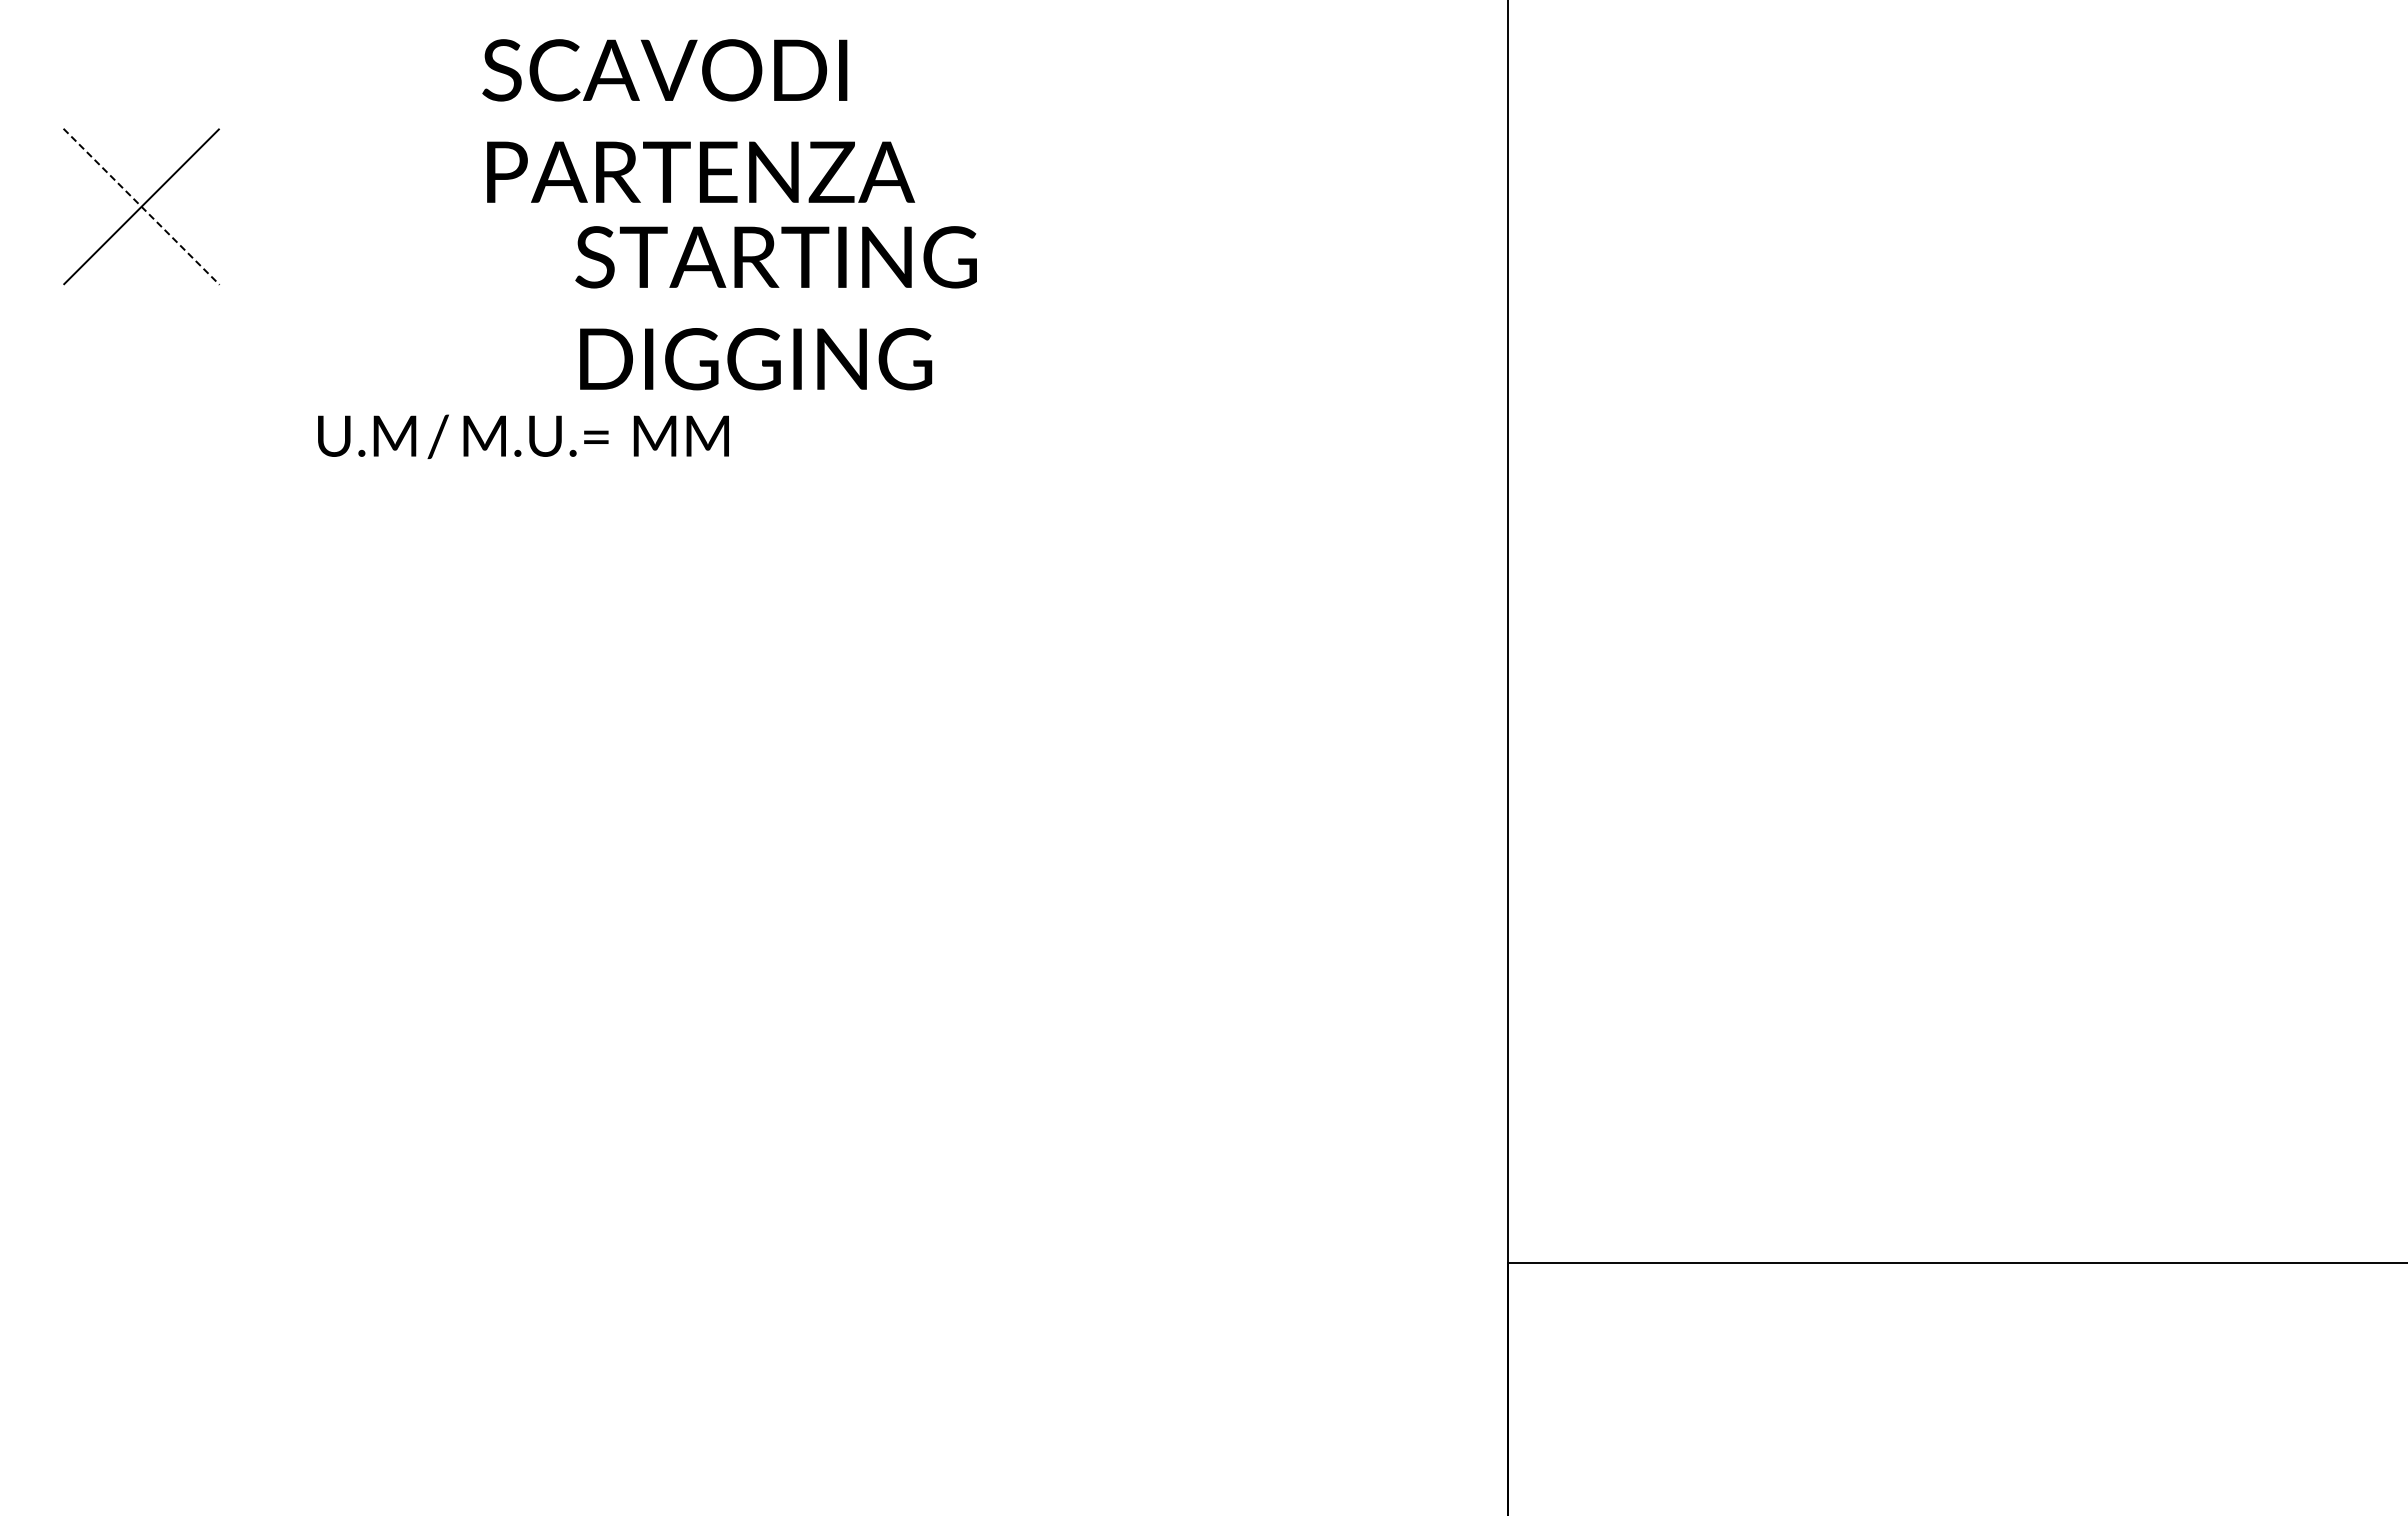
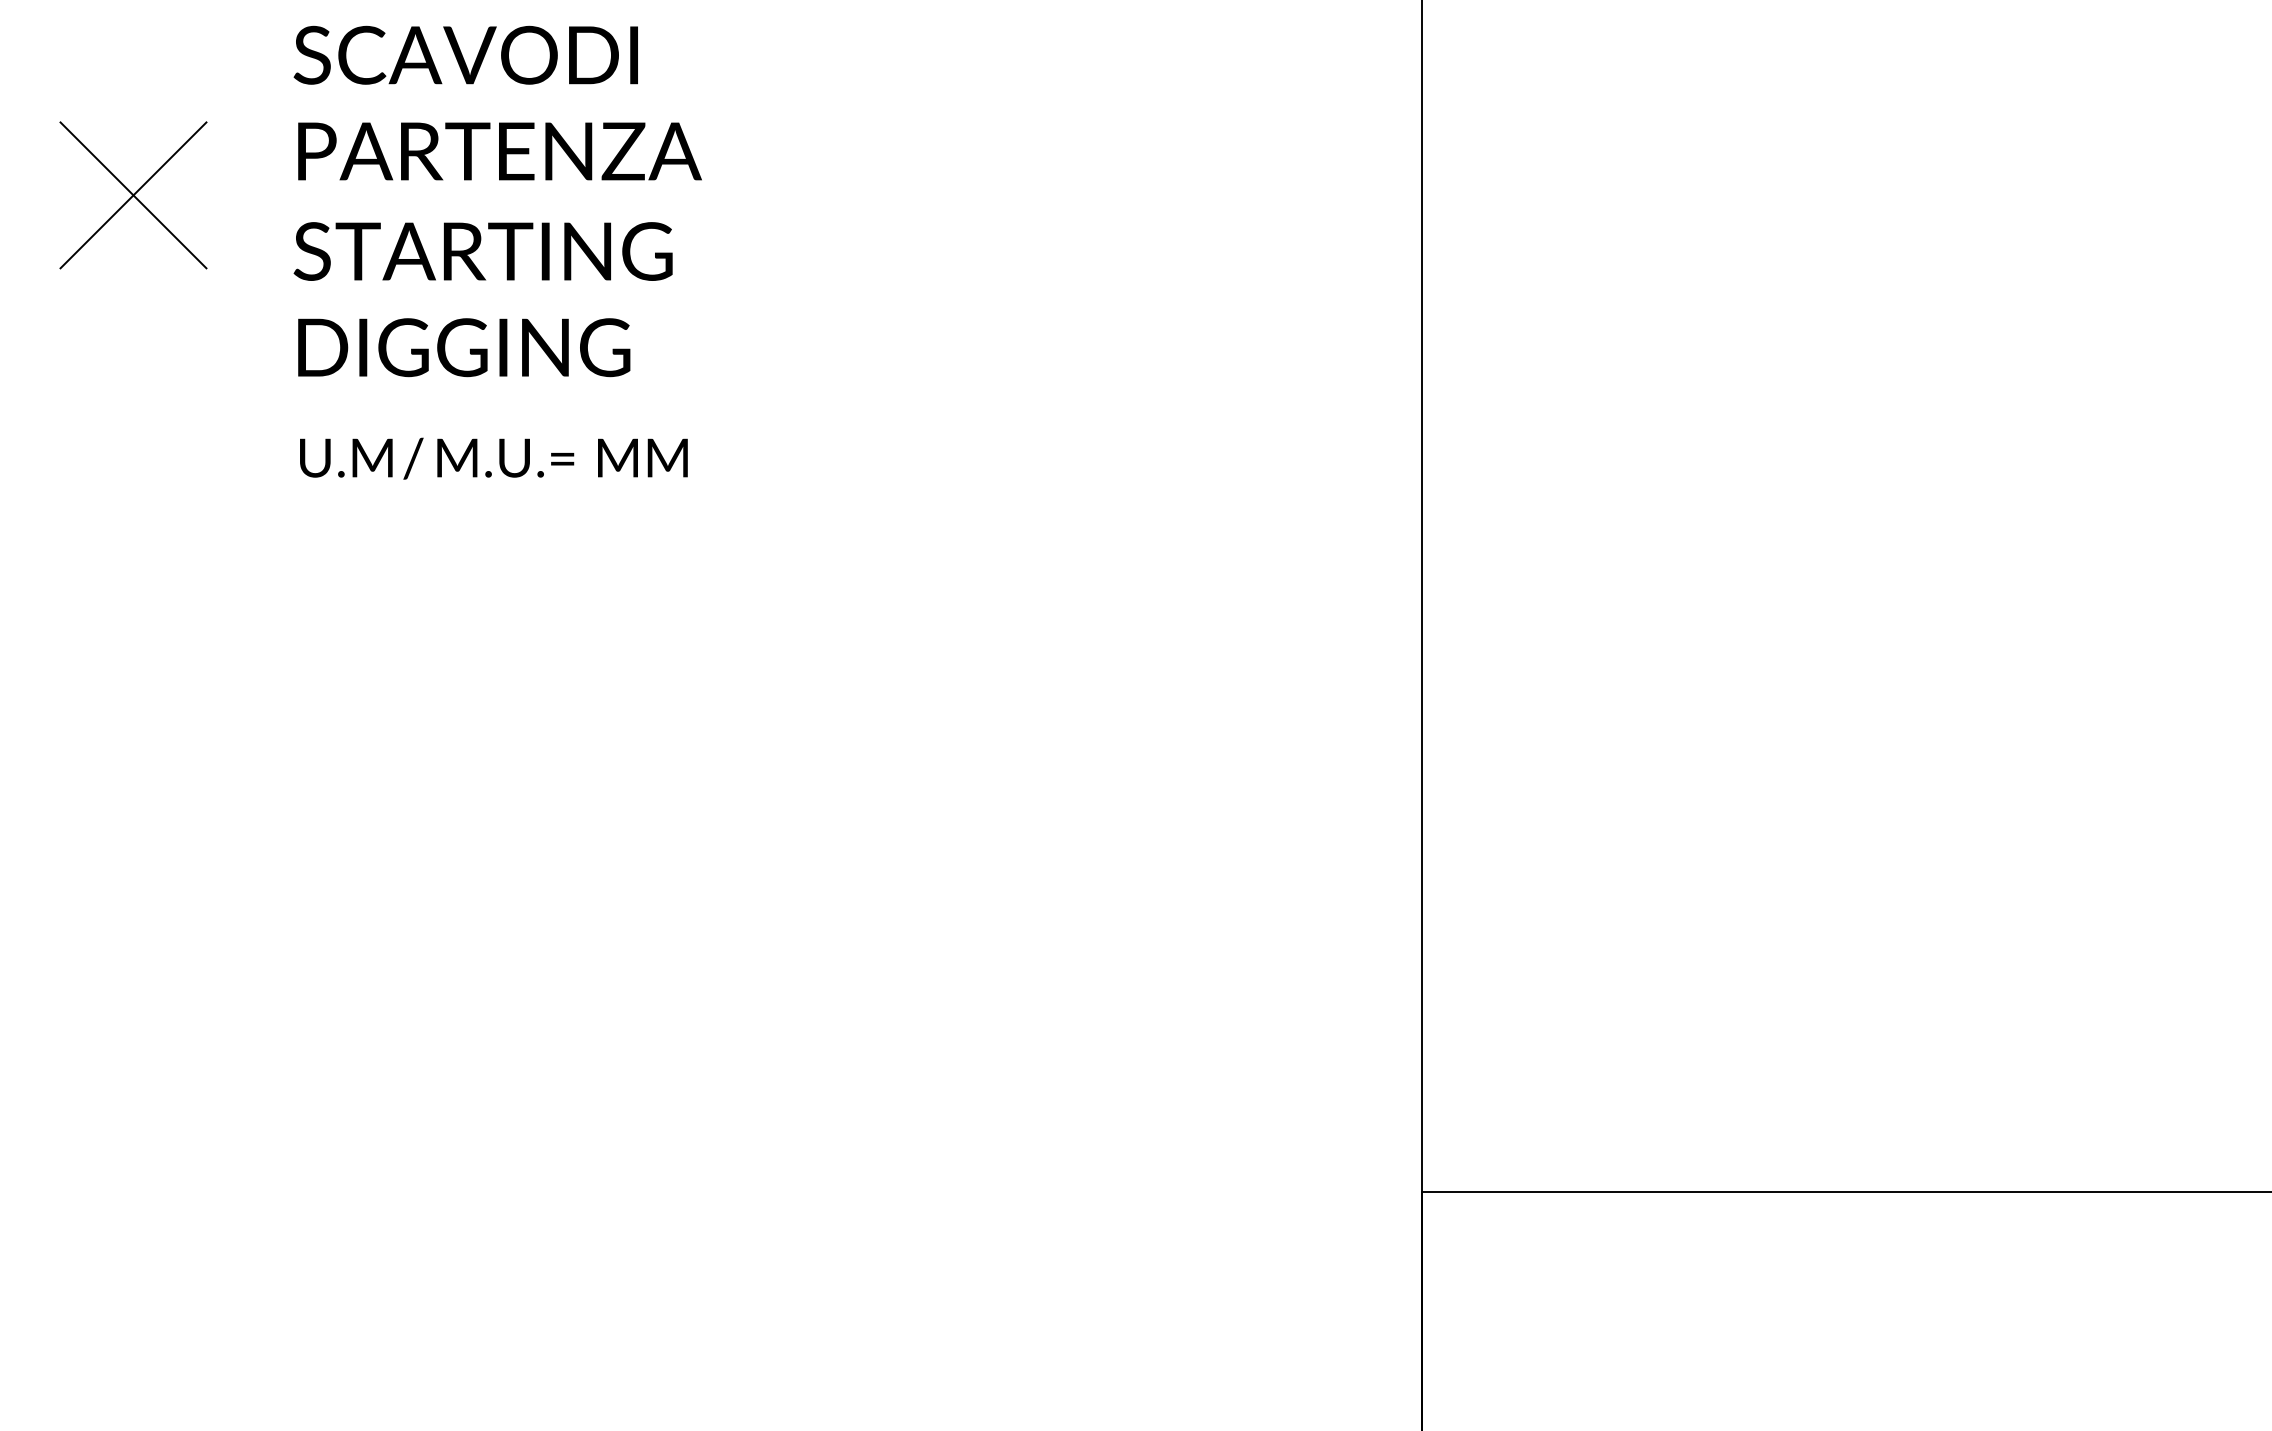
text: (698, 120) -> (497, 102), moved
line: (141, 207) -> (133, 196), dashed -> solid
text: (775, 308) -> (482, 299), moved
text: (523, 436) -> (493, 458), moved

